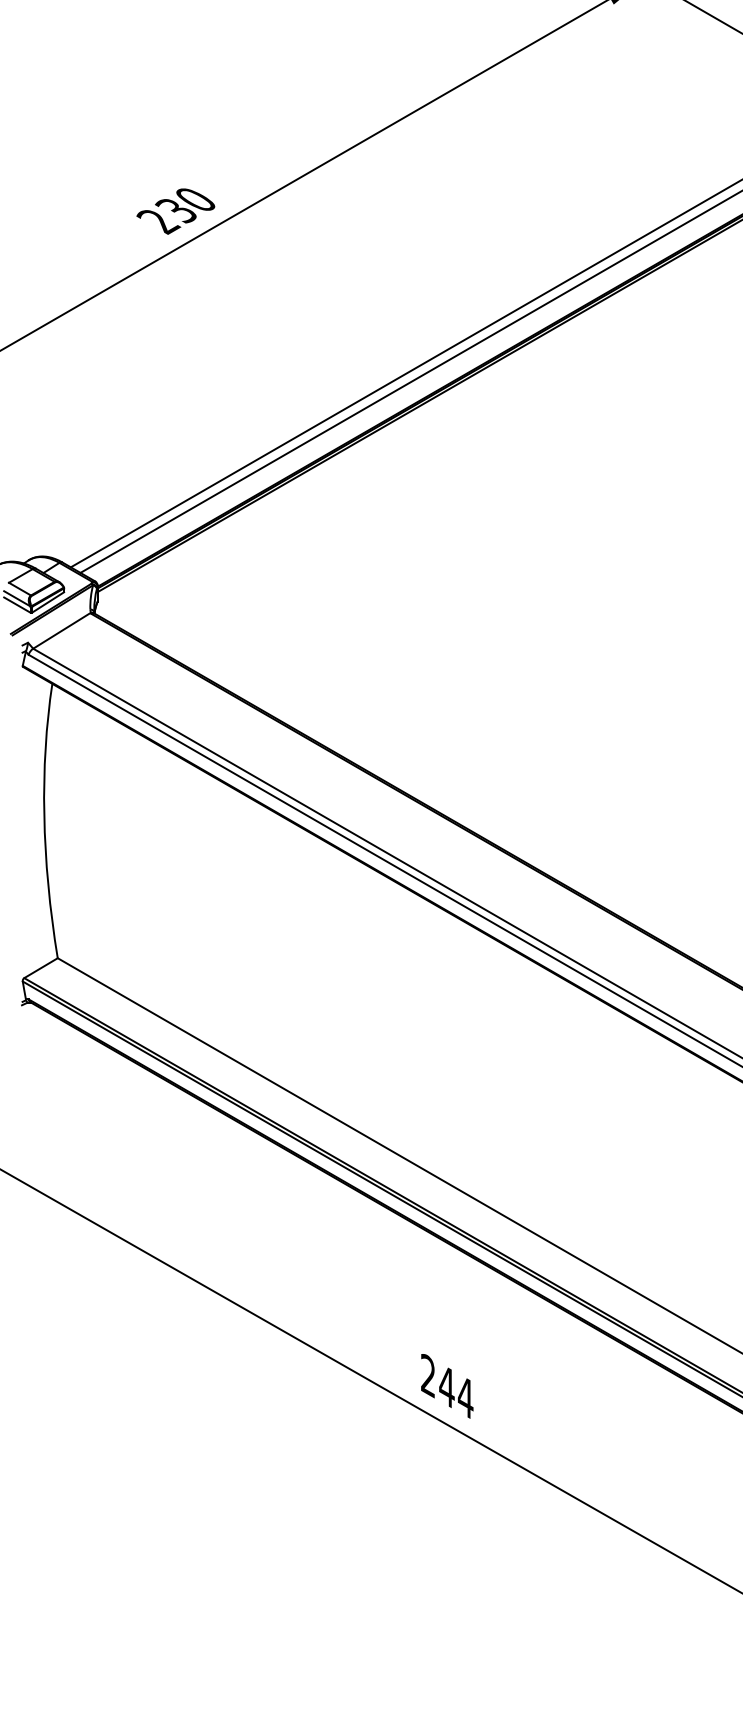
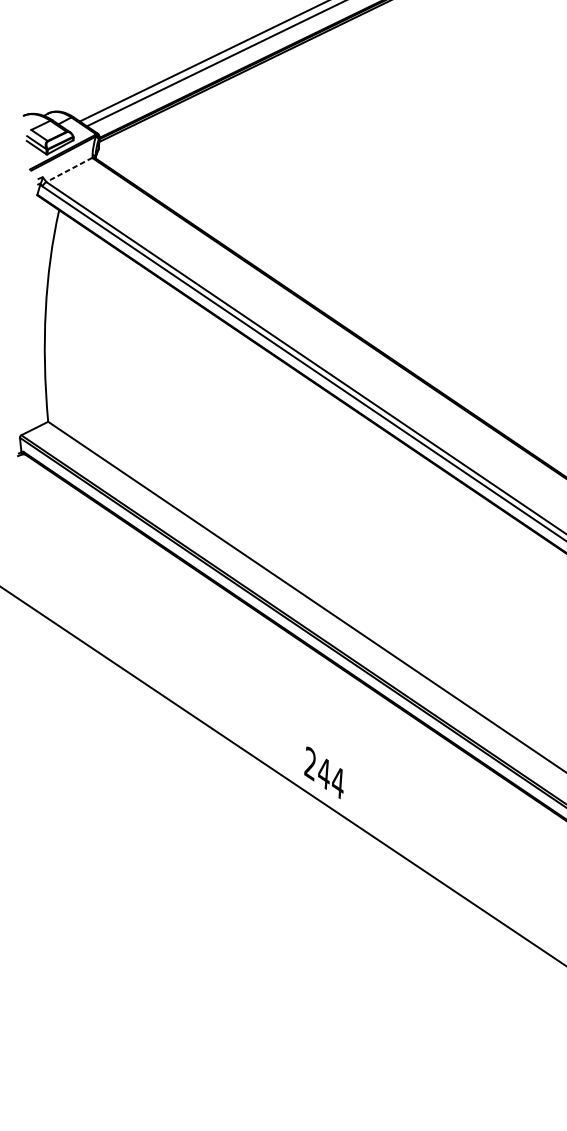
line: (61, 630) -> (69, 169), solid -> dashed

